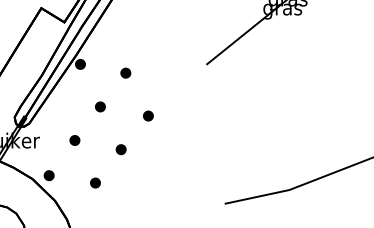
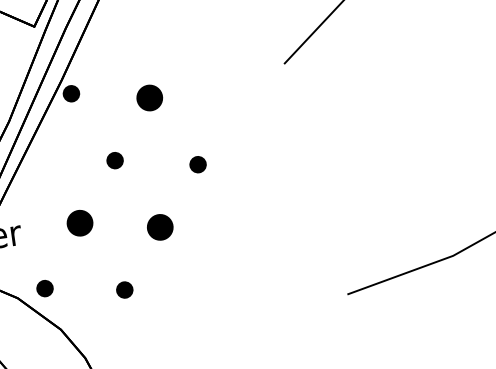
part: (125, 72) -> (149, 96), size x1.6
part: (74, 140) -> (79, 223), size x1.6
part: (120, 149) -> (158, 227), size x1.6

